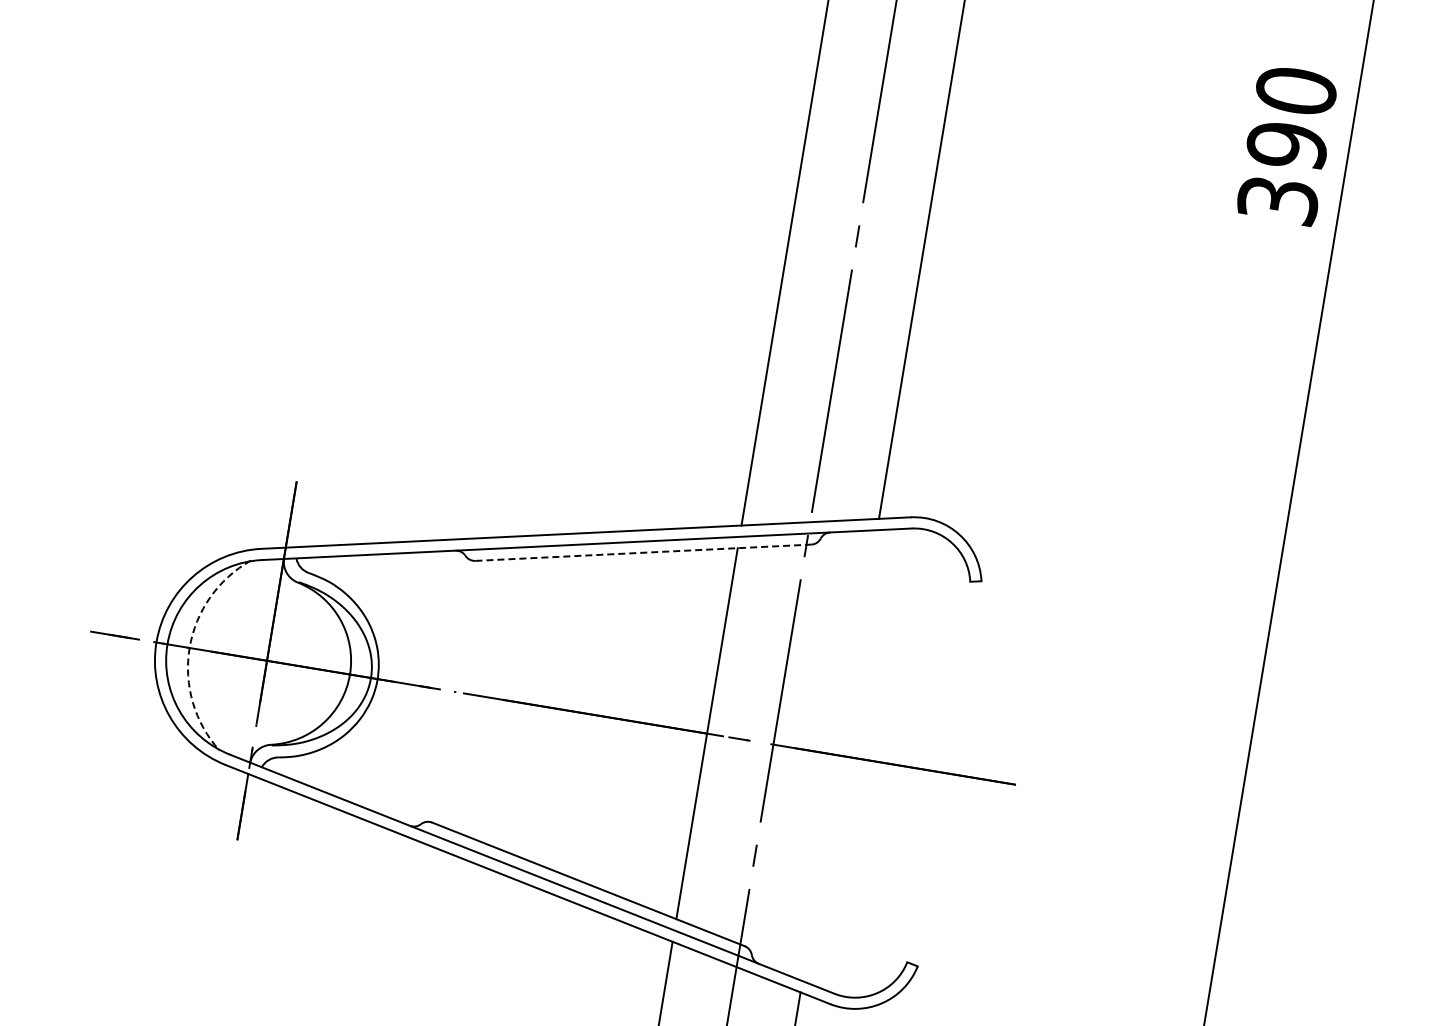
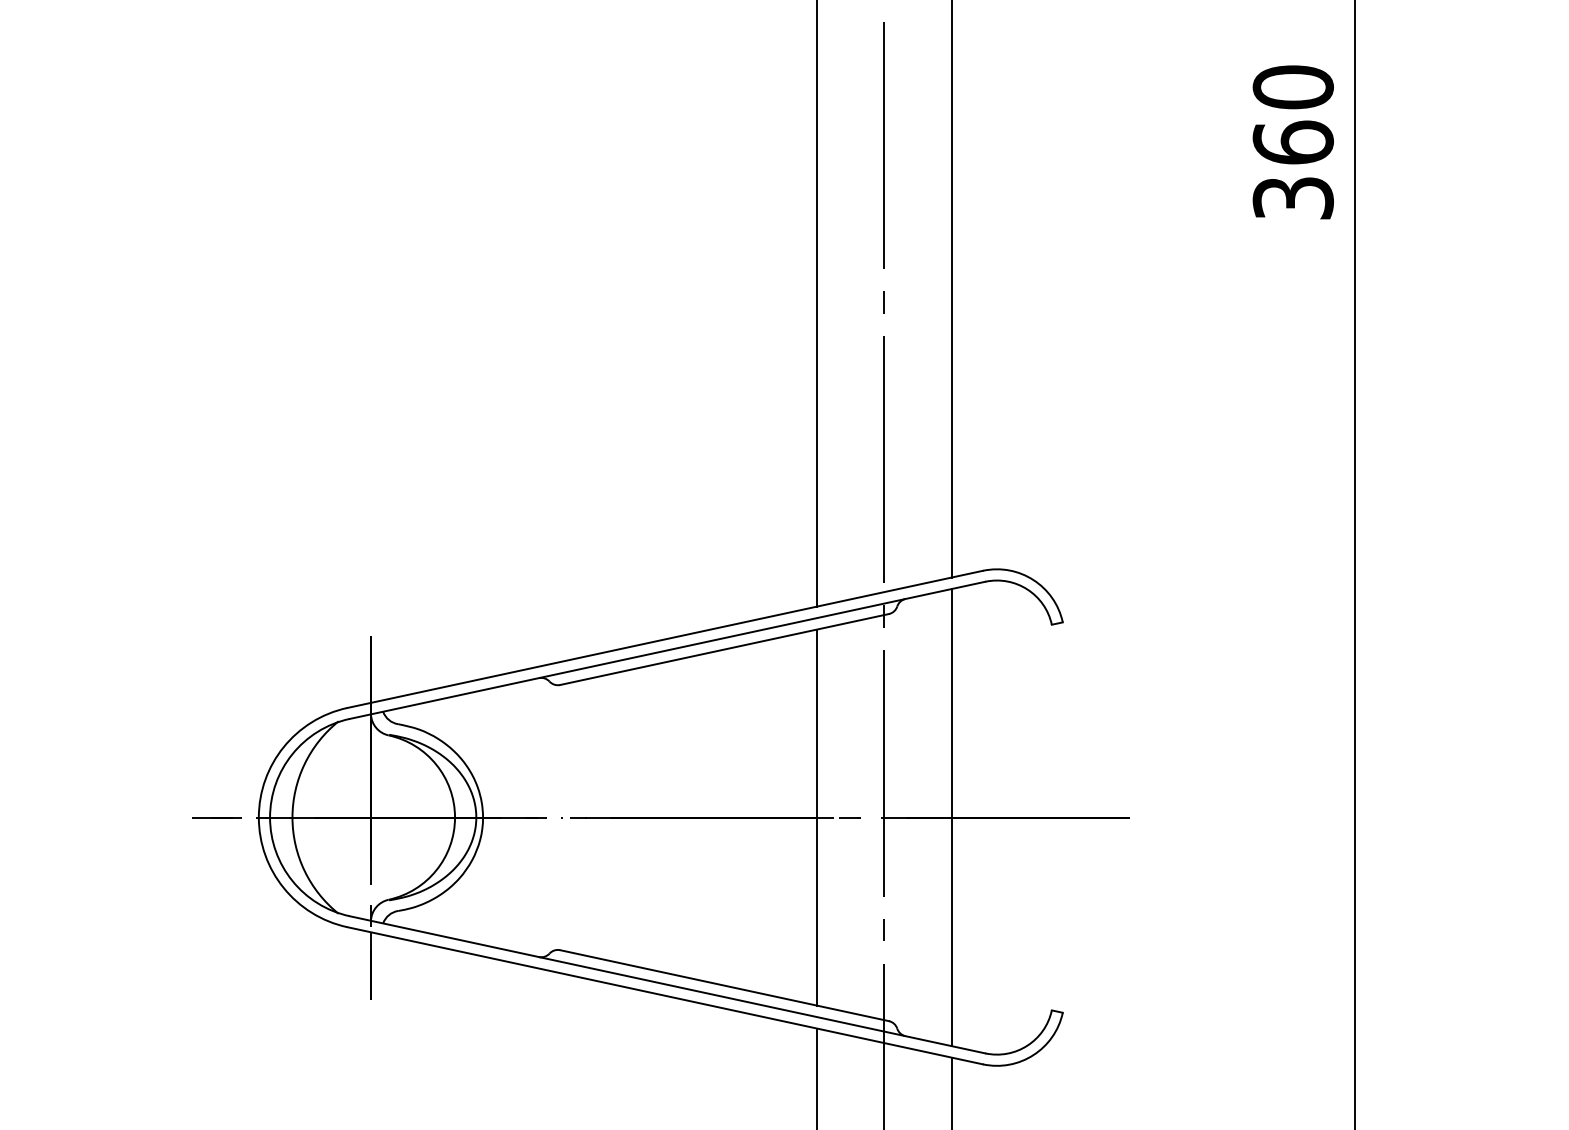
text: (1286, 145) -> (1292, 142), 390 -> 360
line: (644, 552) -> (725, 649), dashed -> solid
arc: (189, 647) -> (292, 817), dashed -> solid
line: (839, 755) -> (951, 817), added

